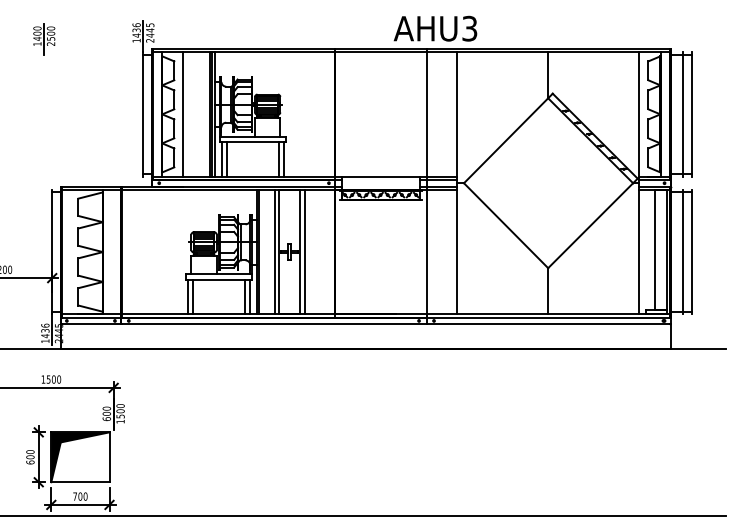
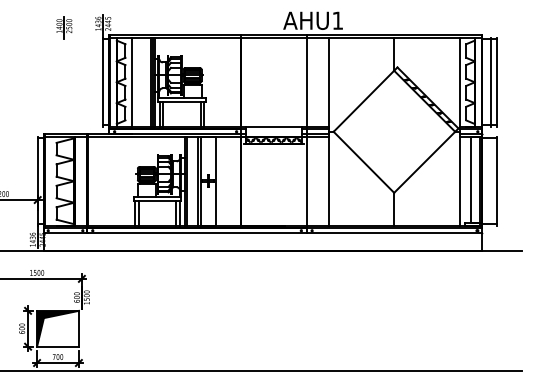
text: (469, 28) -> (337, 20), AHU3 -> AHU1
part: (44, 39) -> (64, 28), moved
line: (304, 251) -> (219, 180), removed
line: (683, 251) -> (491, 180), removed

